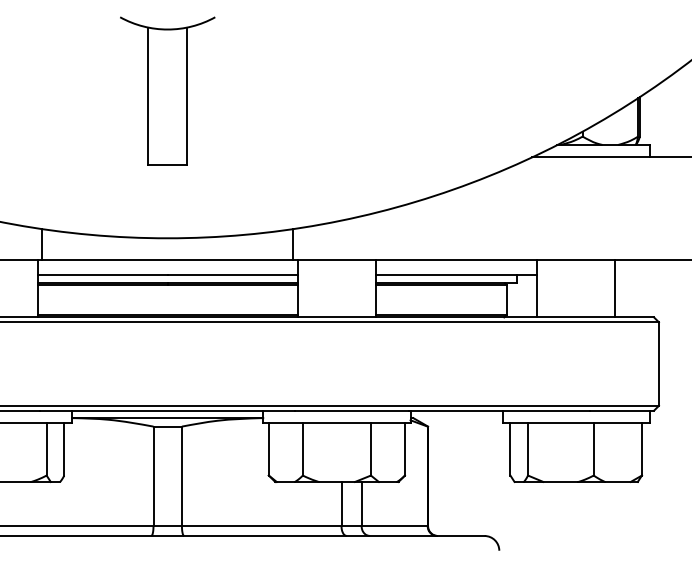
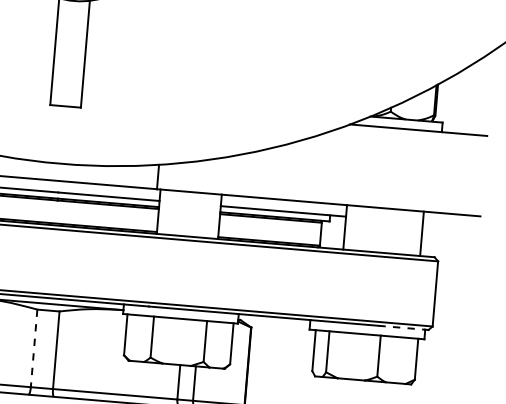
line: (615, 288) -> (422, 233), moved
line: (620, 410) -> (402, 327), solid -> dashed
line: (153, 476) -> (34, 348), solid -> dashed

